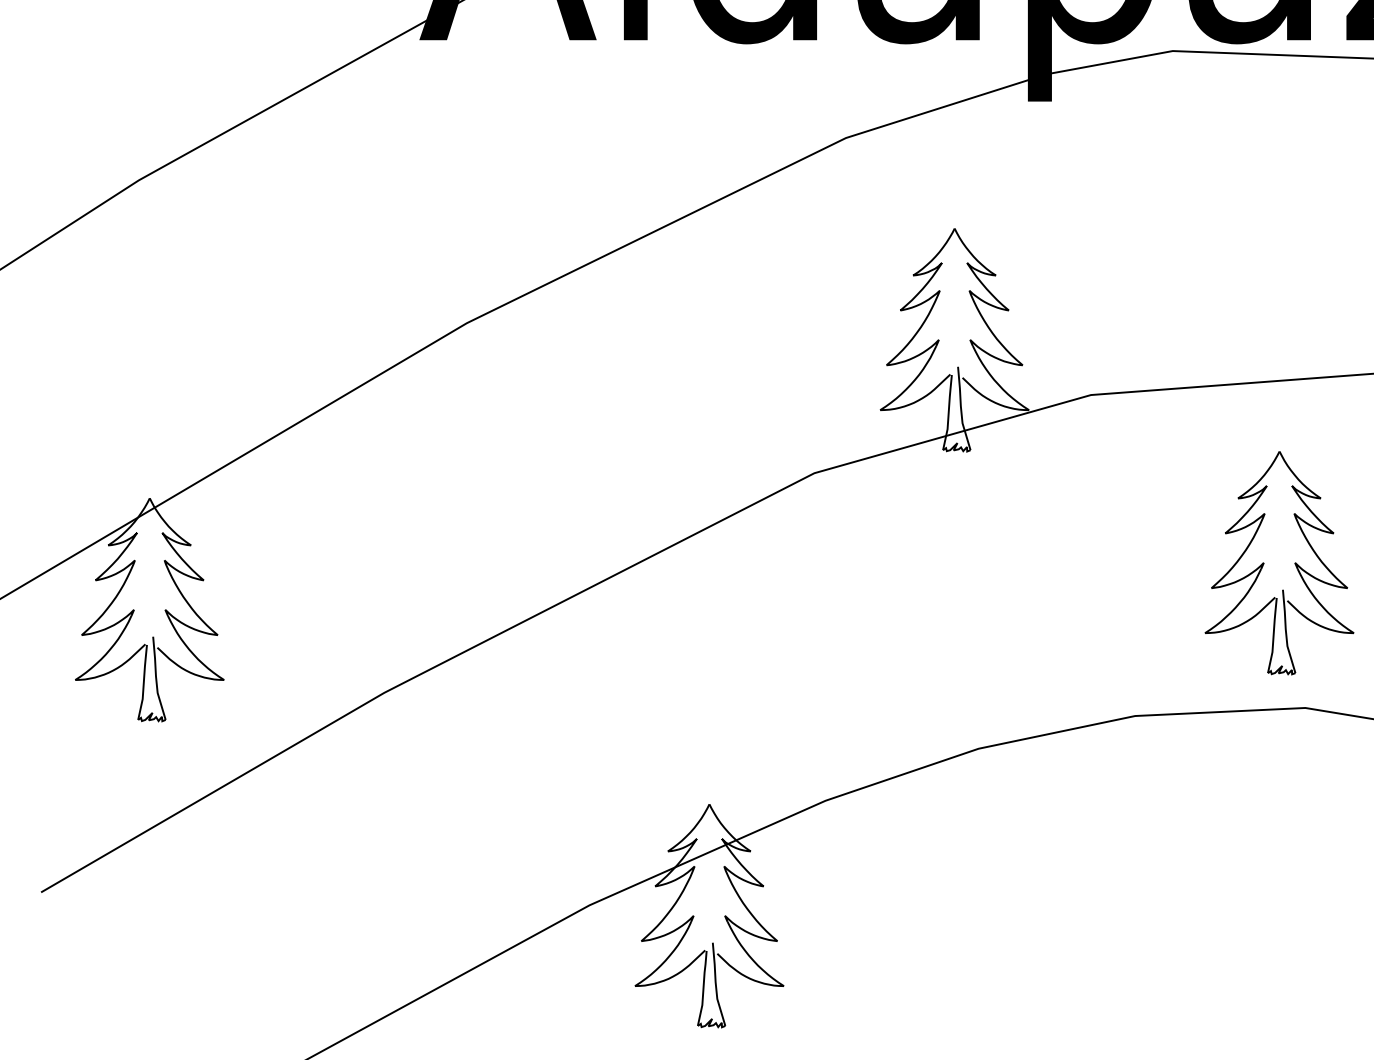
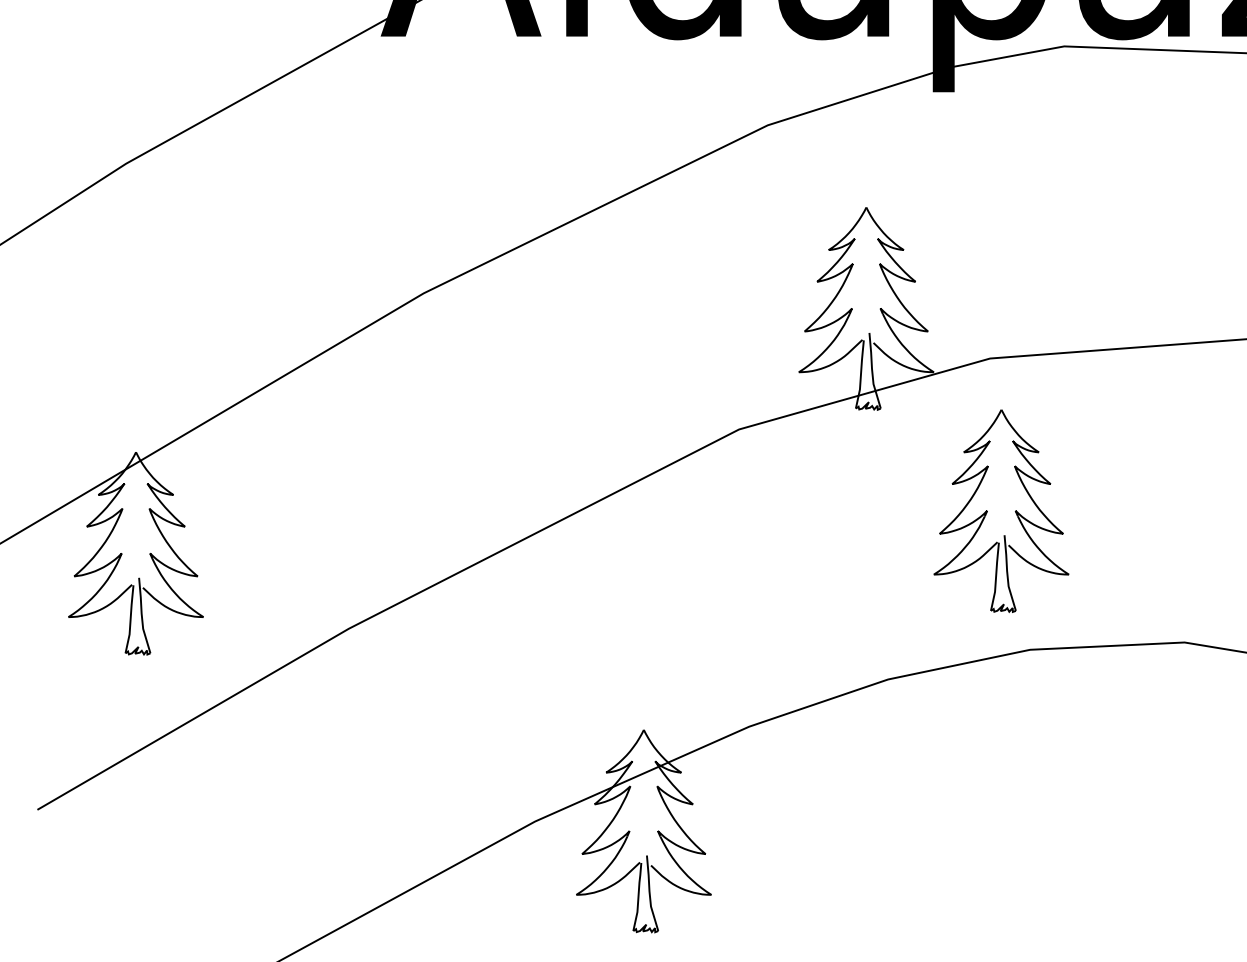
part: (1264, 563) -> (987, 511), moved

